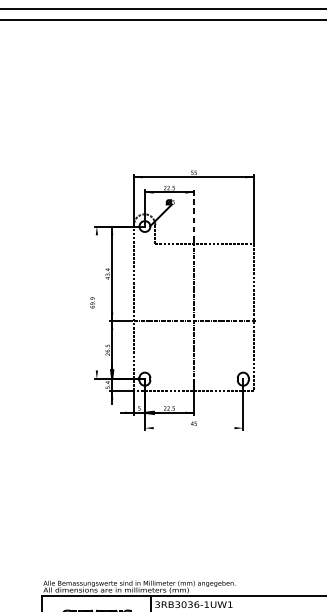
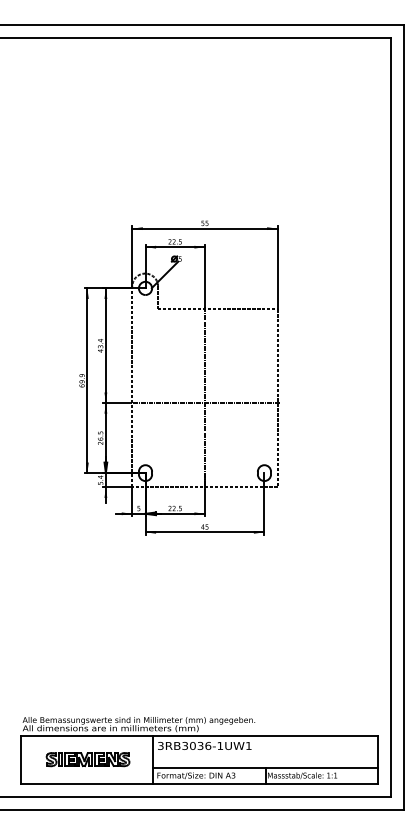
line: (193, 217) -> (204, 277), dashed -> solid
line: (96, 302) -> (87, 380), added
line: (193, 428) -> (204, 532), added

